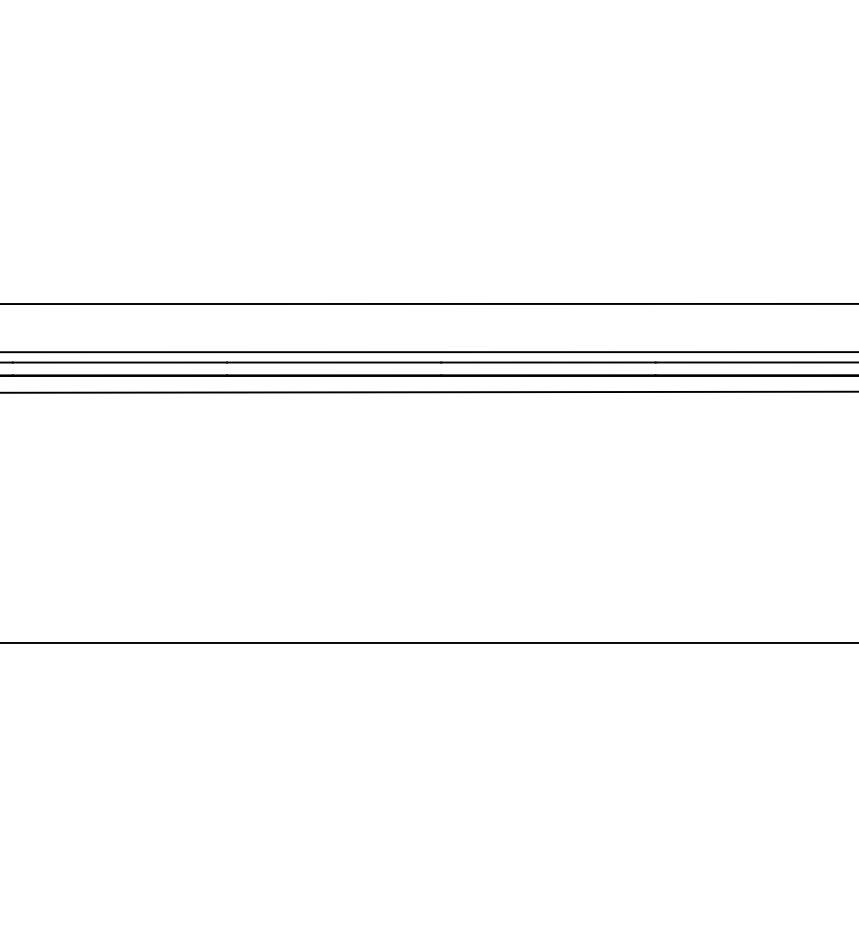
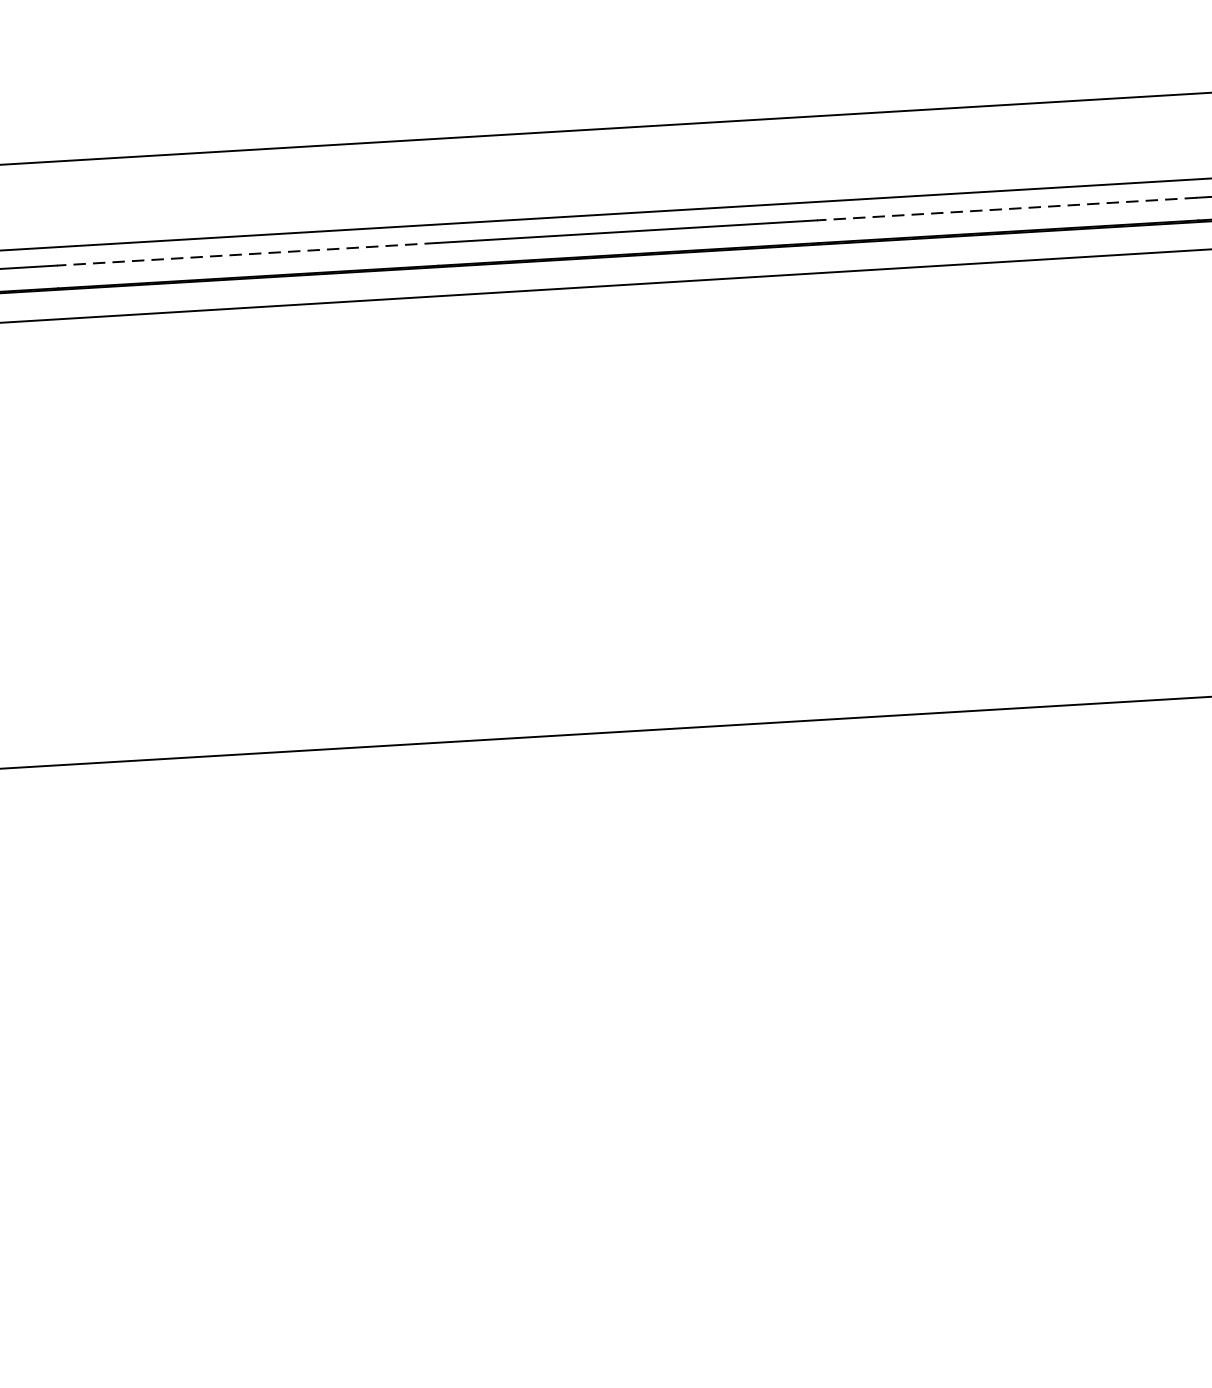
line: (119, 362) -> (246, 254), solid -> dashed
line: (548, 362) -> (1006, 209), solid -> dashed

